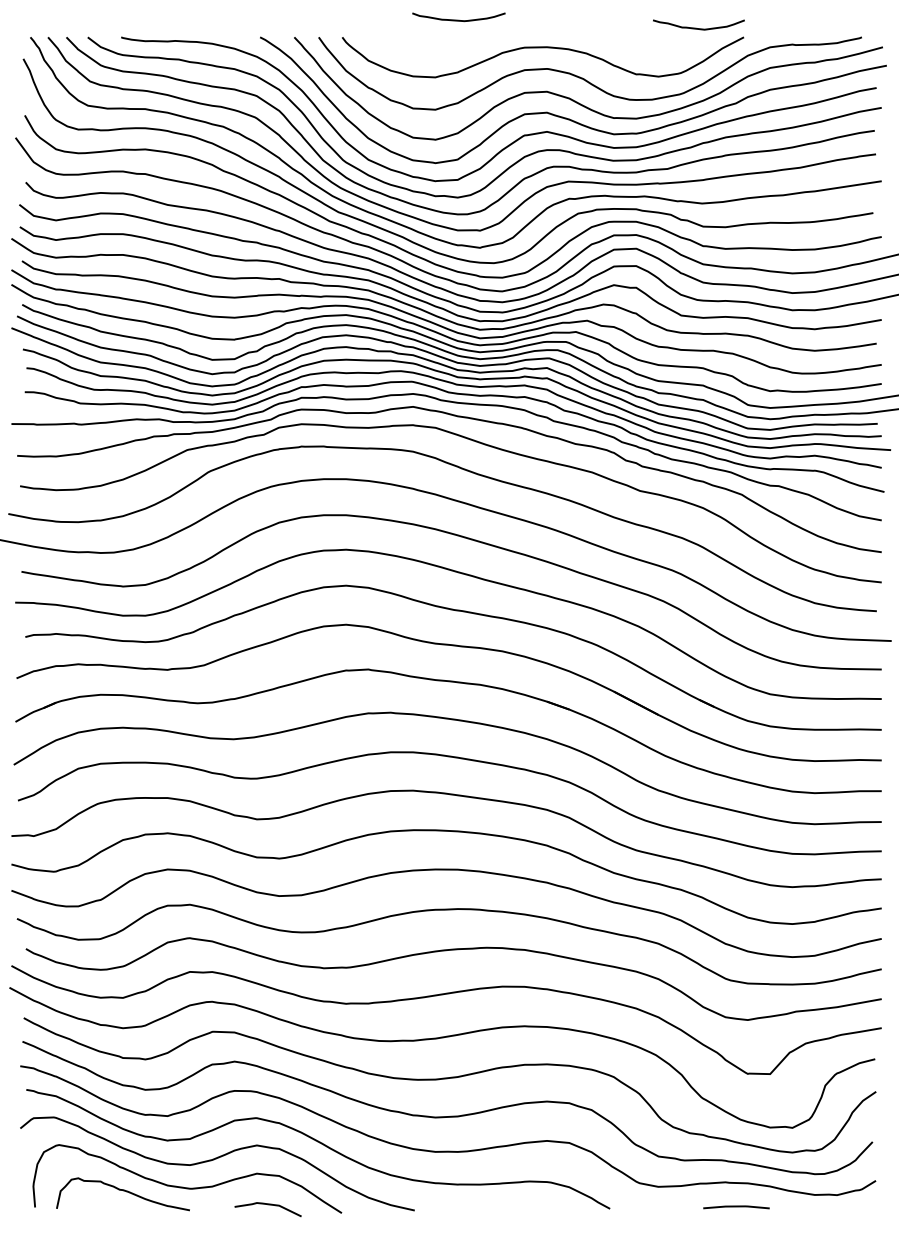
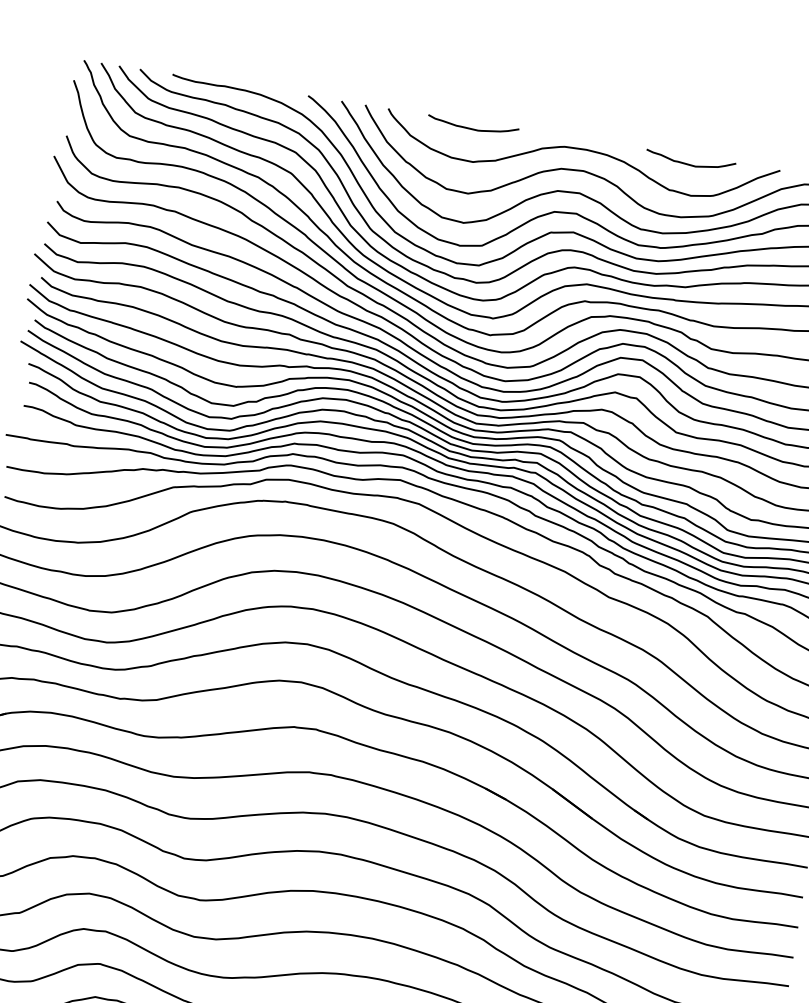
curve: (458, 19) -> (472, 128), moved
curve: (696, 27) -> (688, 163), moved

